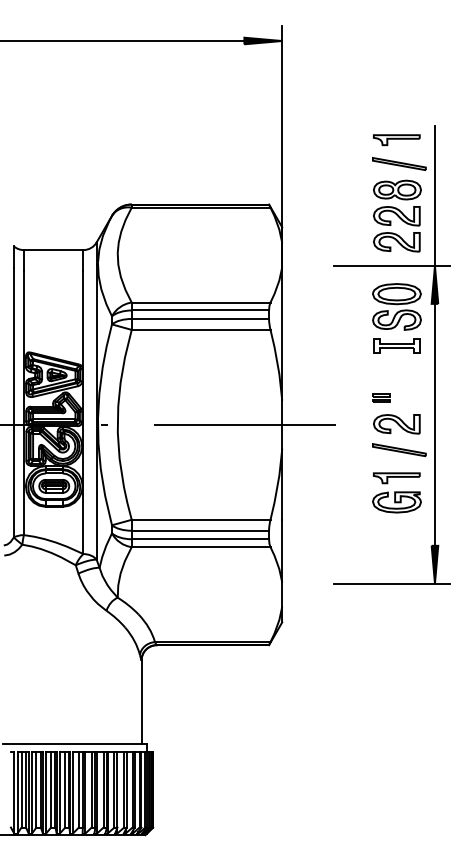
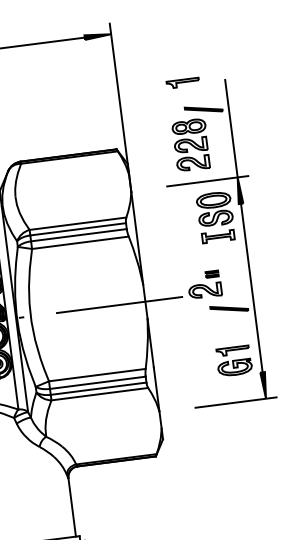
part: (396, 140) -> (182, 83), moved
part: (397, 215) -> (191, 144), moved
part: (396, 424) -> (205, 290), moved
part: (396, 492) -> (233, 360), moved

